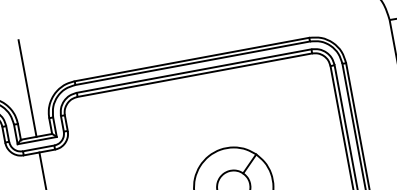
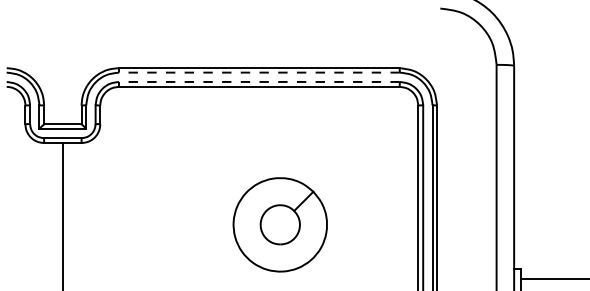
line: (191, 63) -> (258, 72), solid -> dashed
line: (193, 70) -> (258, 81), solid -> dashed
line: (27, 88) -> (62, 66), removed

